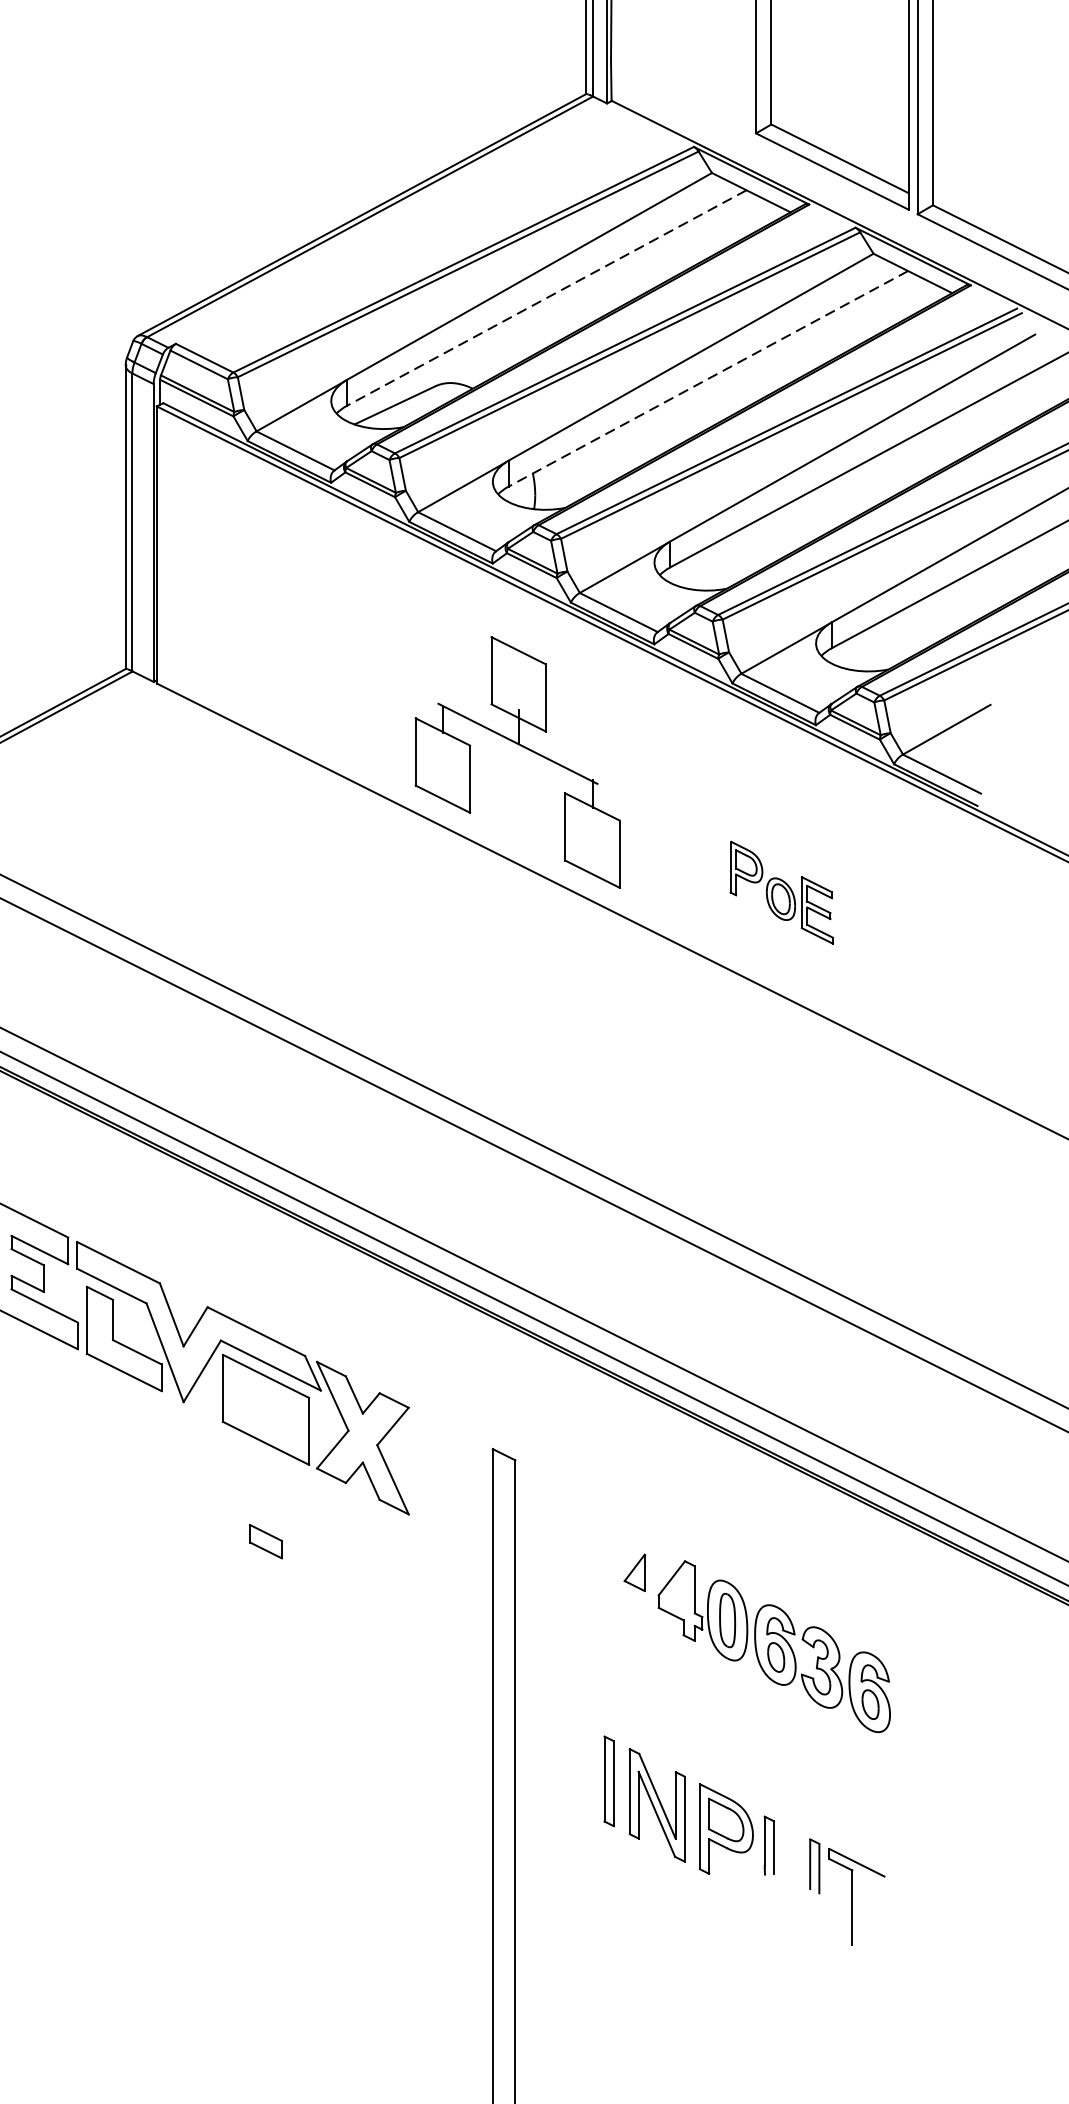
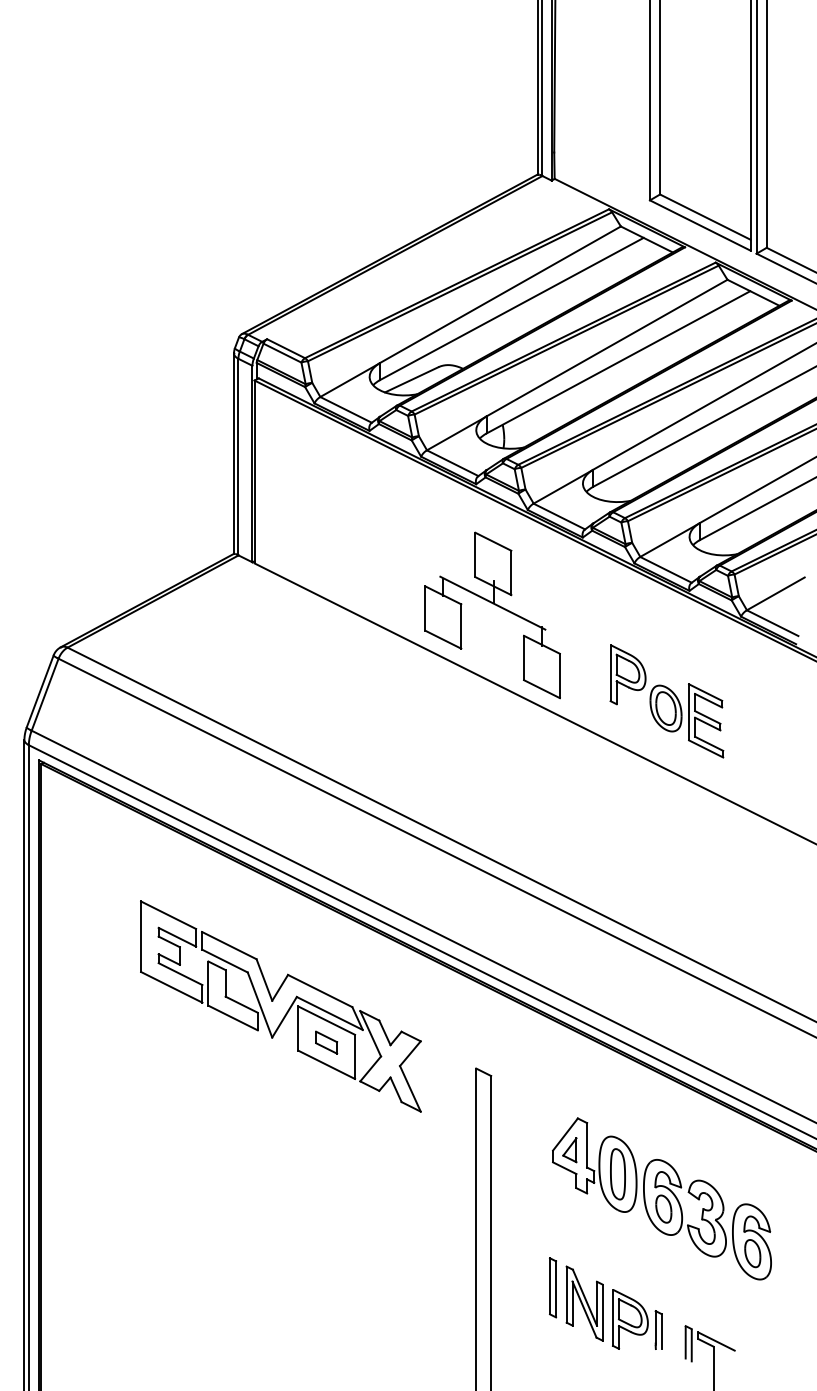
line: (546, 298) -> (511, 309), dashed -> solid
line: (708, 379) -> (618, 362), dashed -> solid
part: (781, 892) -> (666, 701), size x1.67
part: (265, 1541) -> (326, 1042), moved
part: (773, 1645) -> (661, 1198), size x1.43

